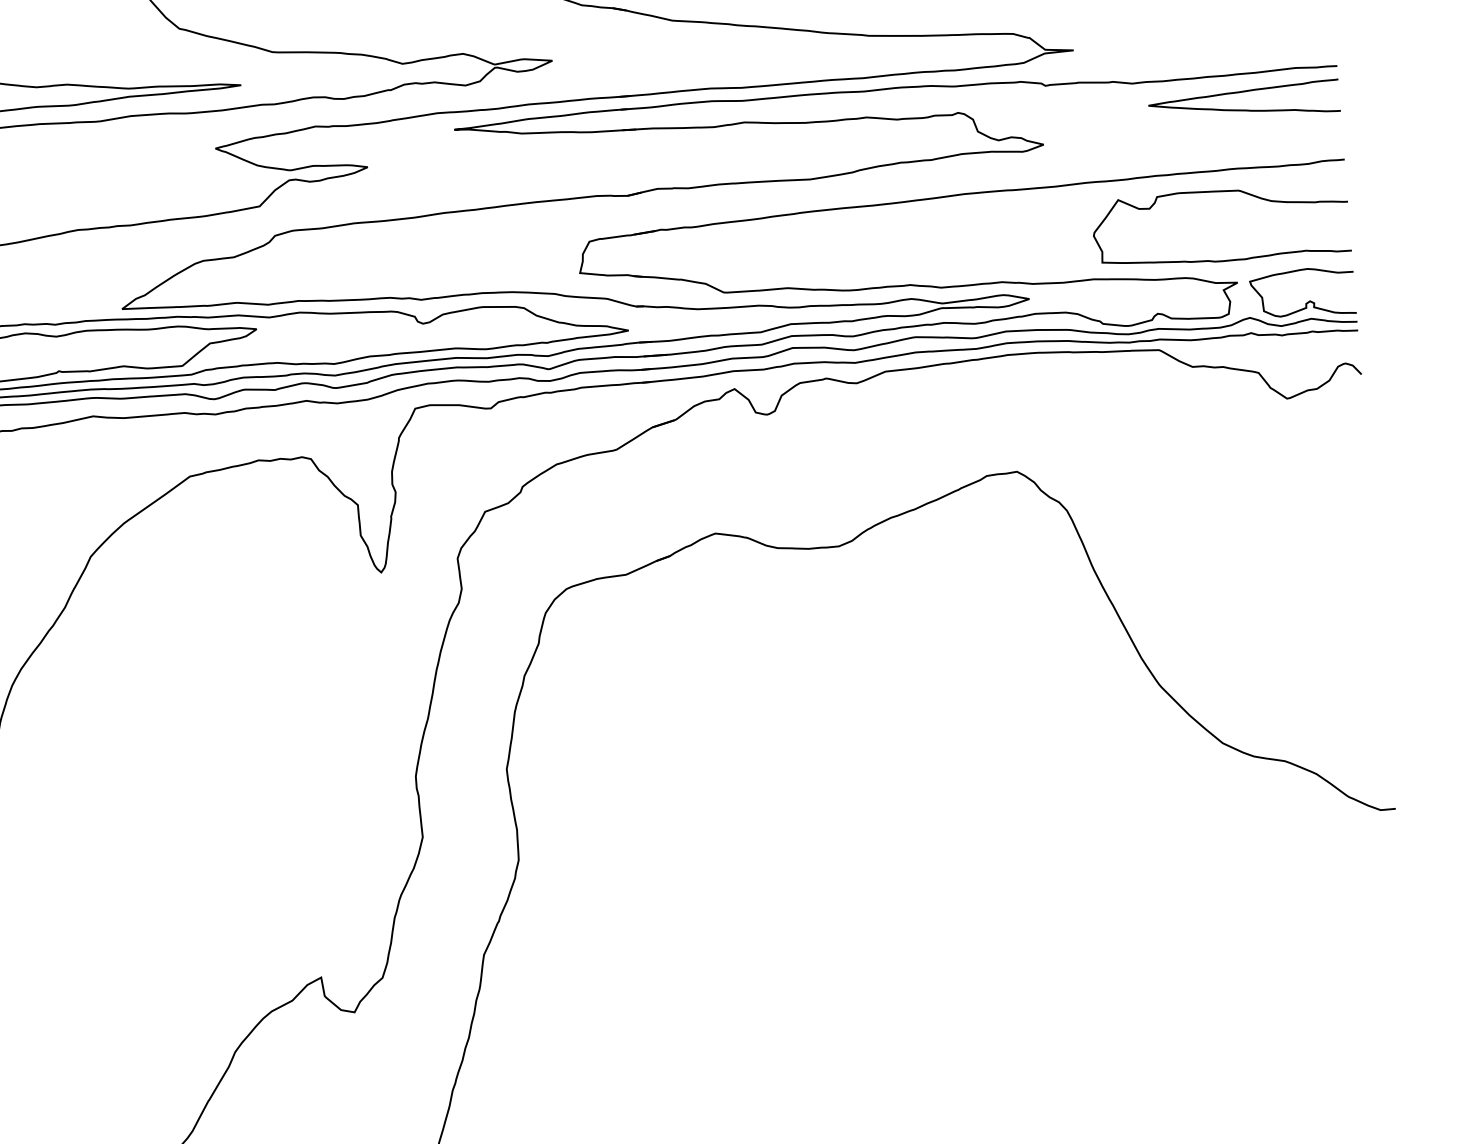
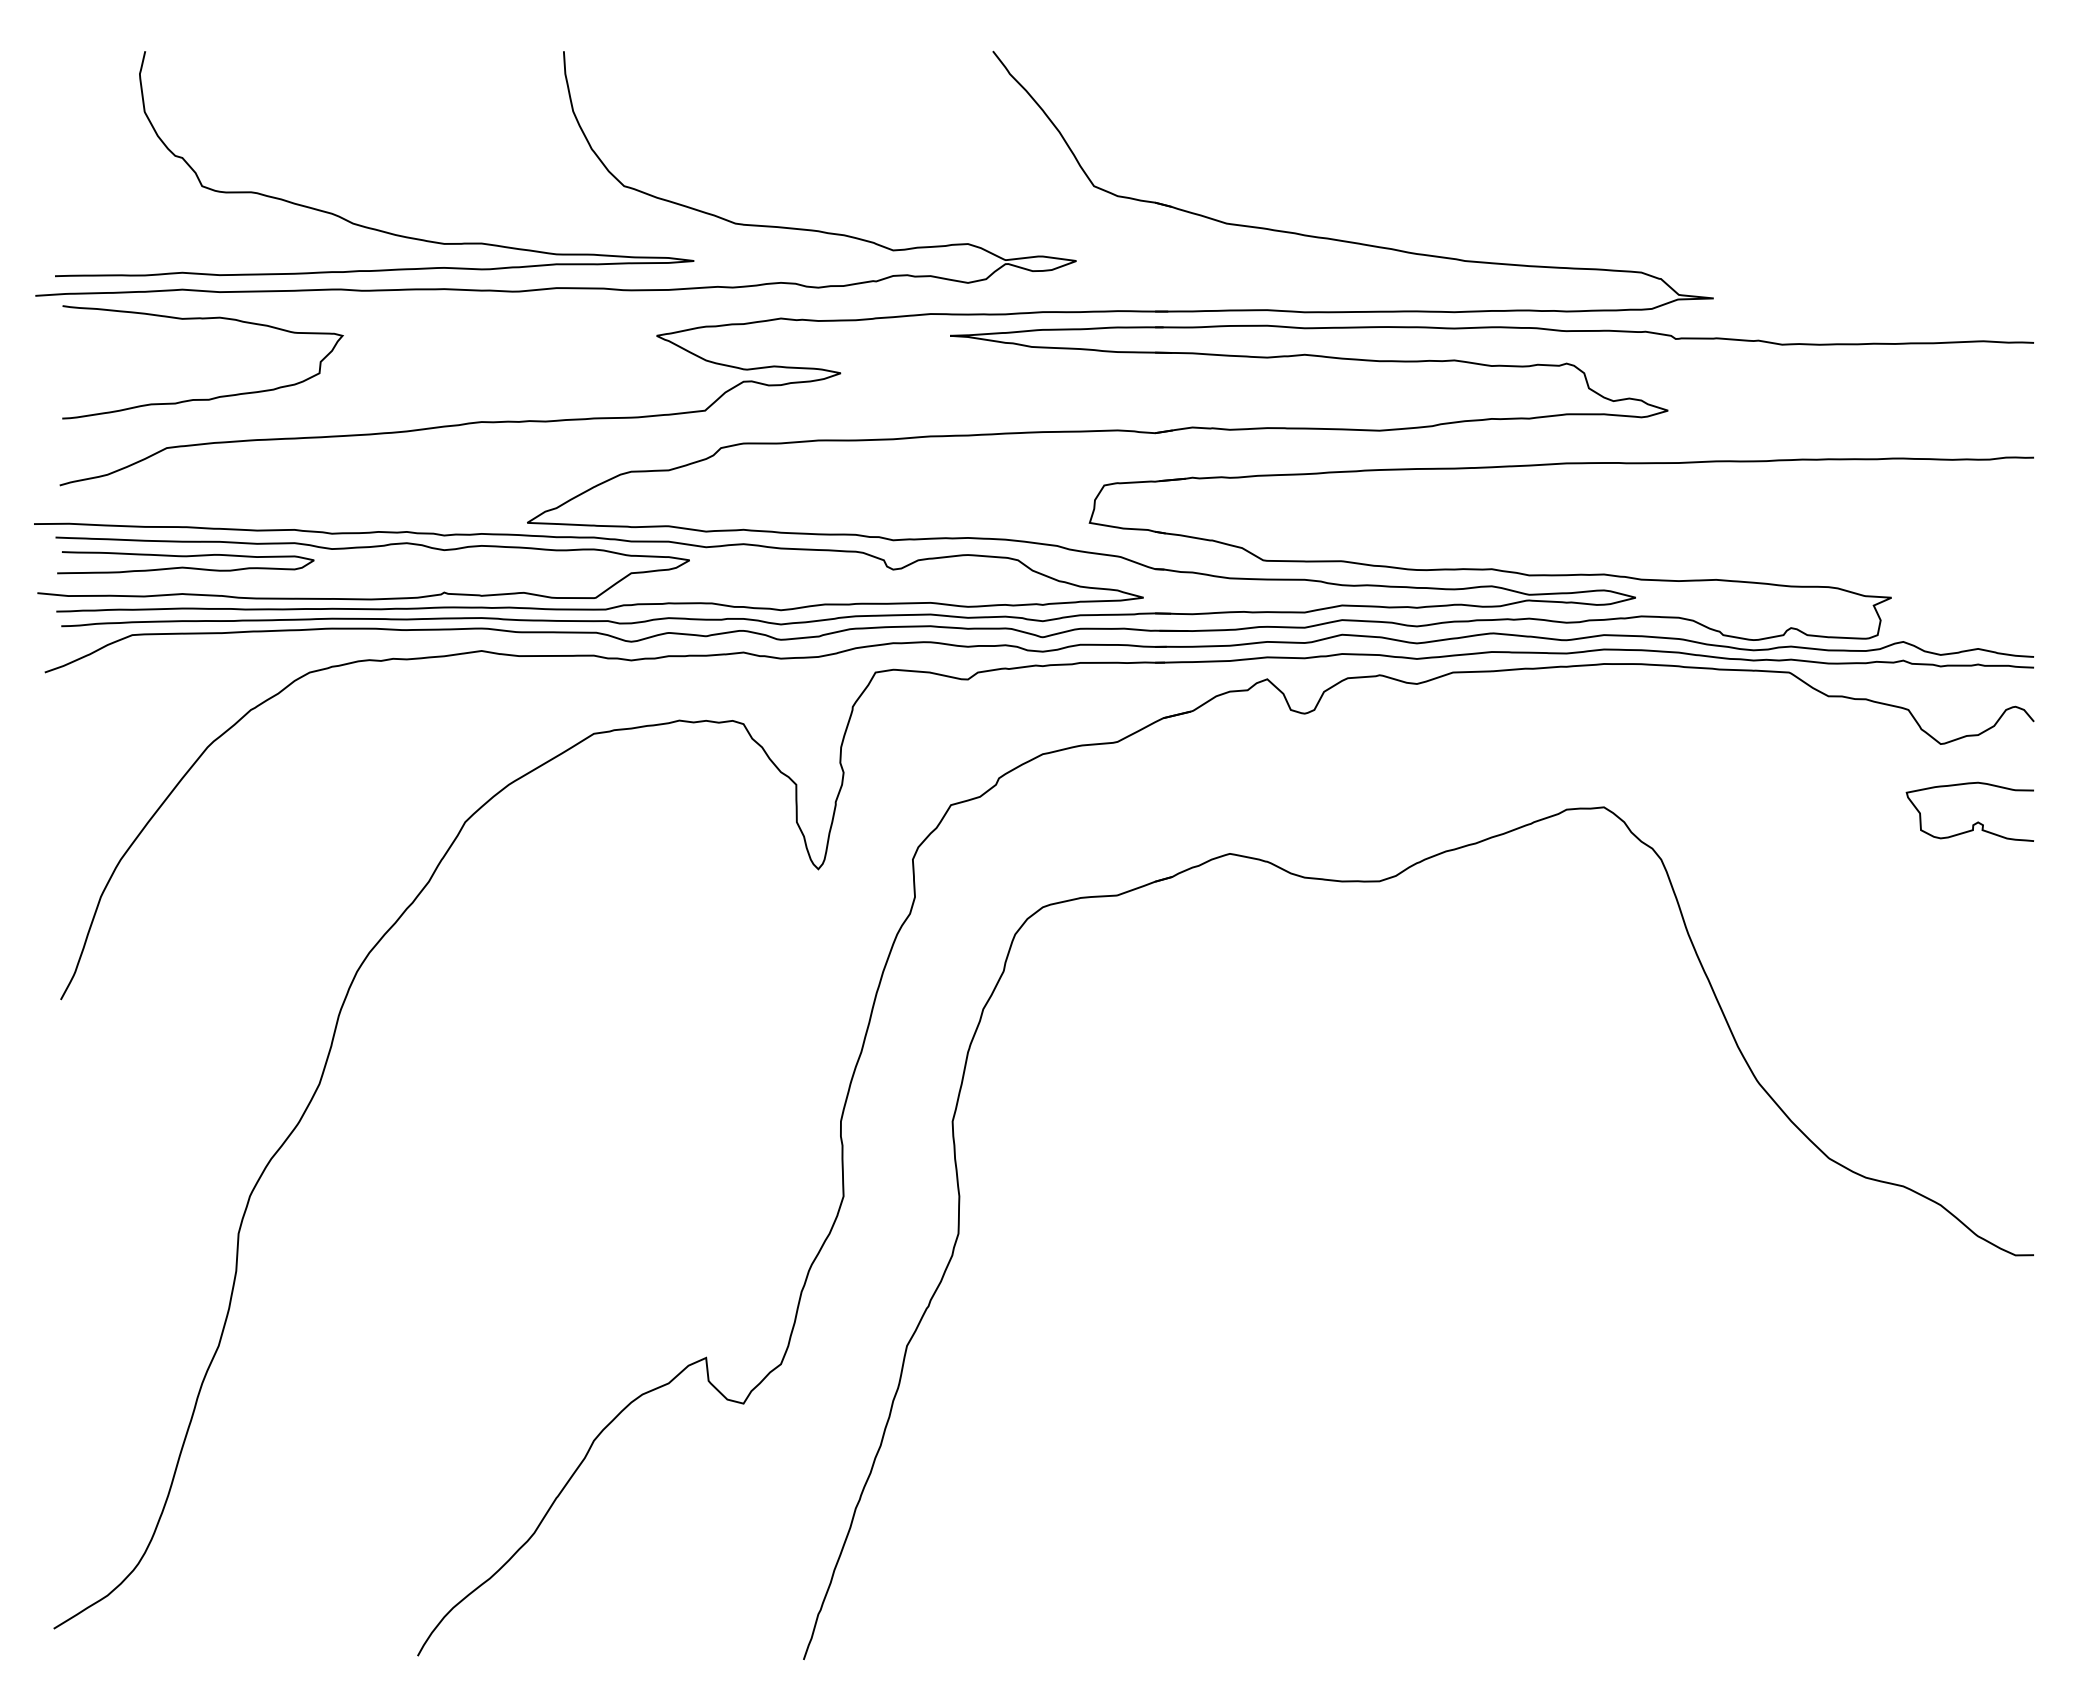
curve: (1241, 109) -> (1912, 386), removed
curve: (1218, 192) -> (1876, 485), removed
curve: (1307, 301) -> (1975, 822), moved

